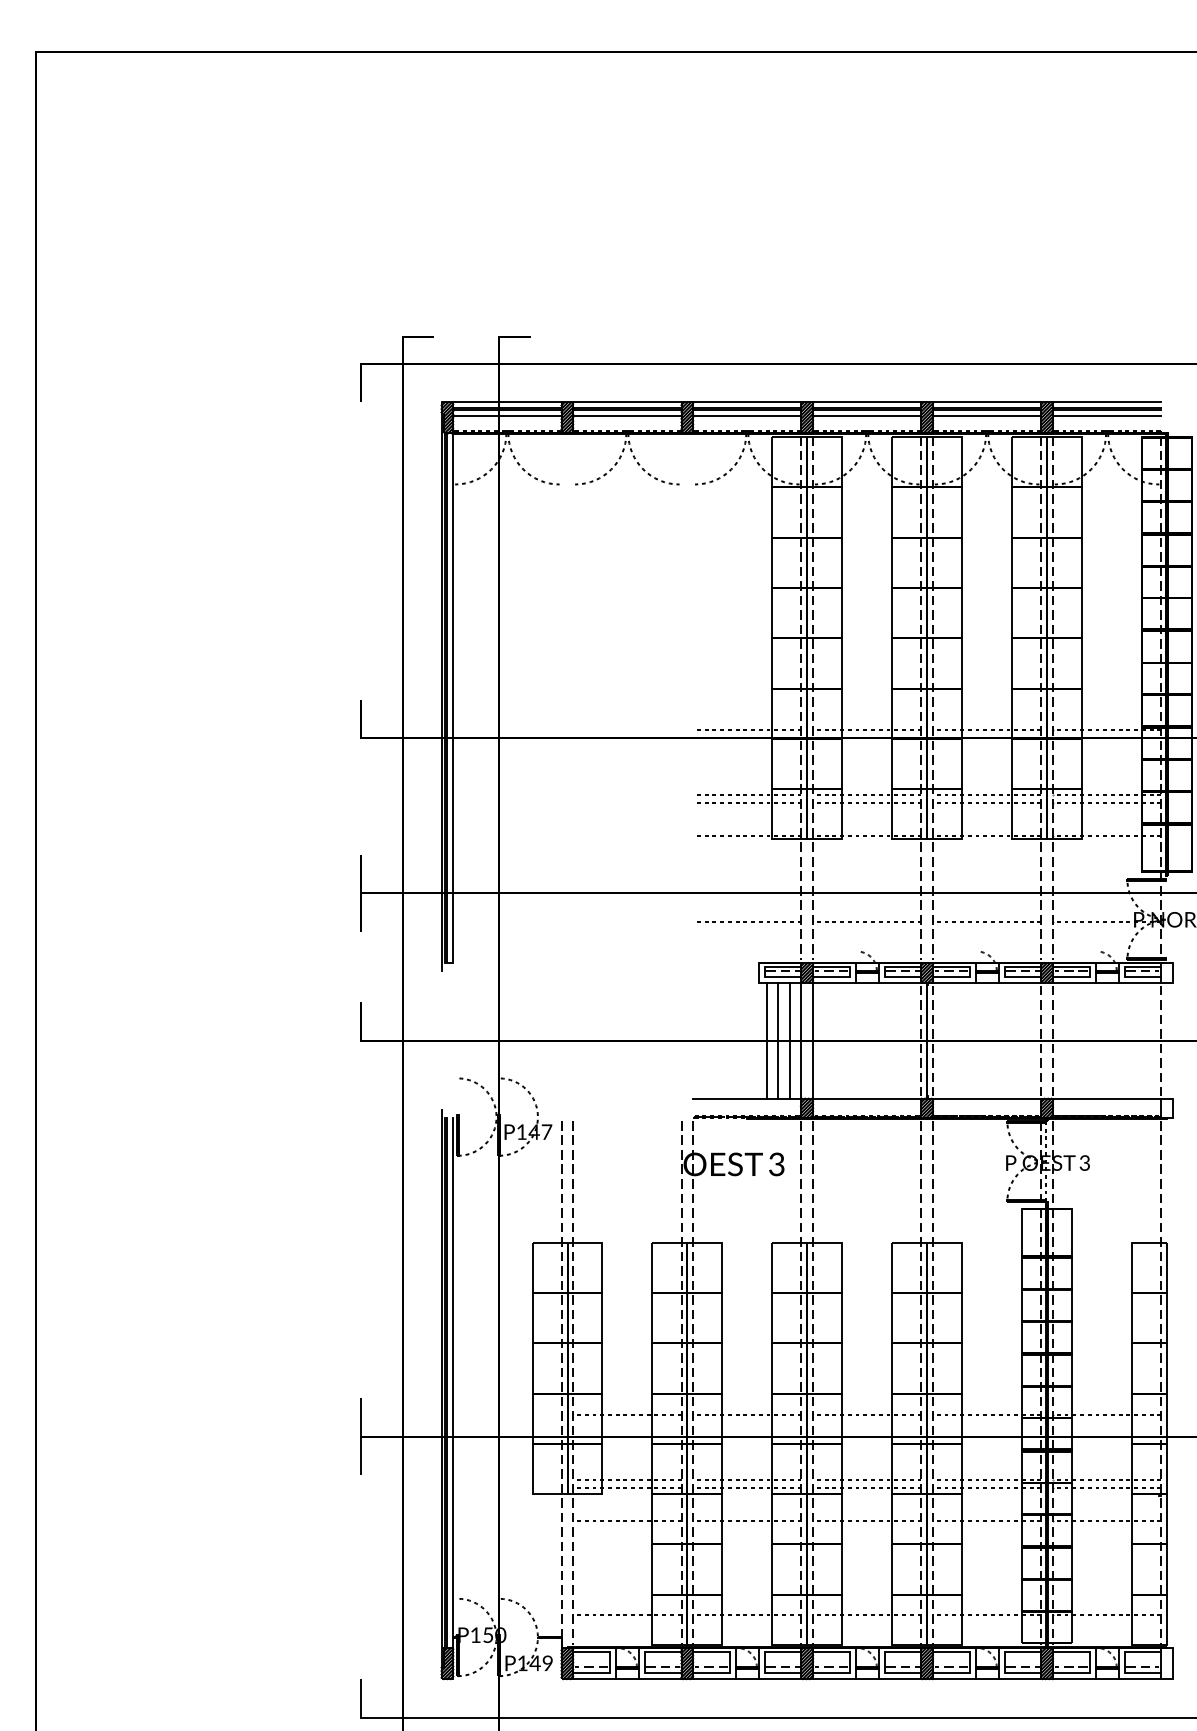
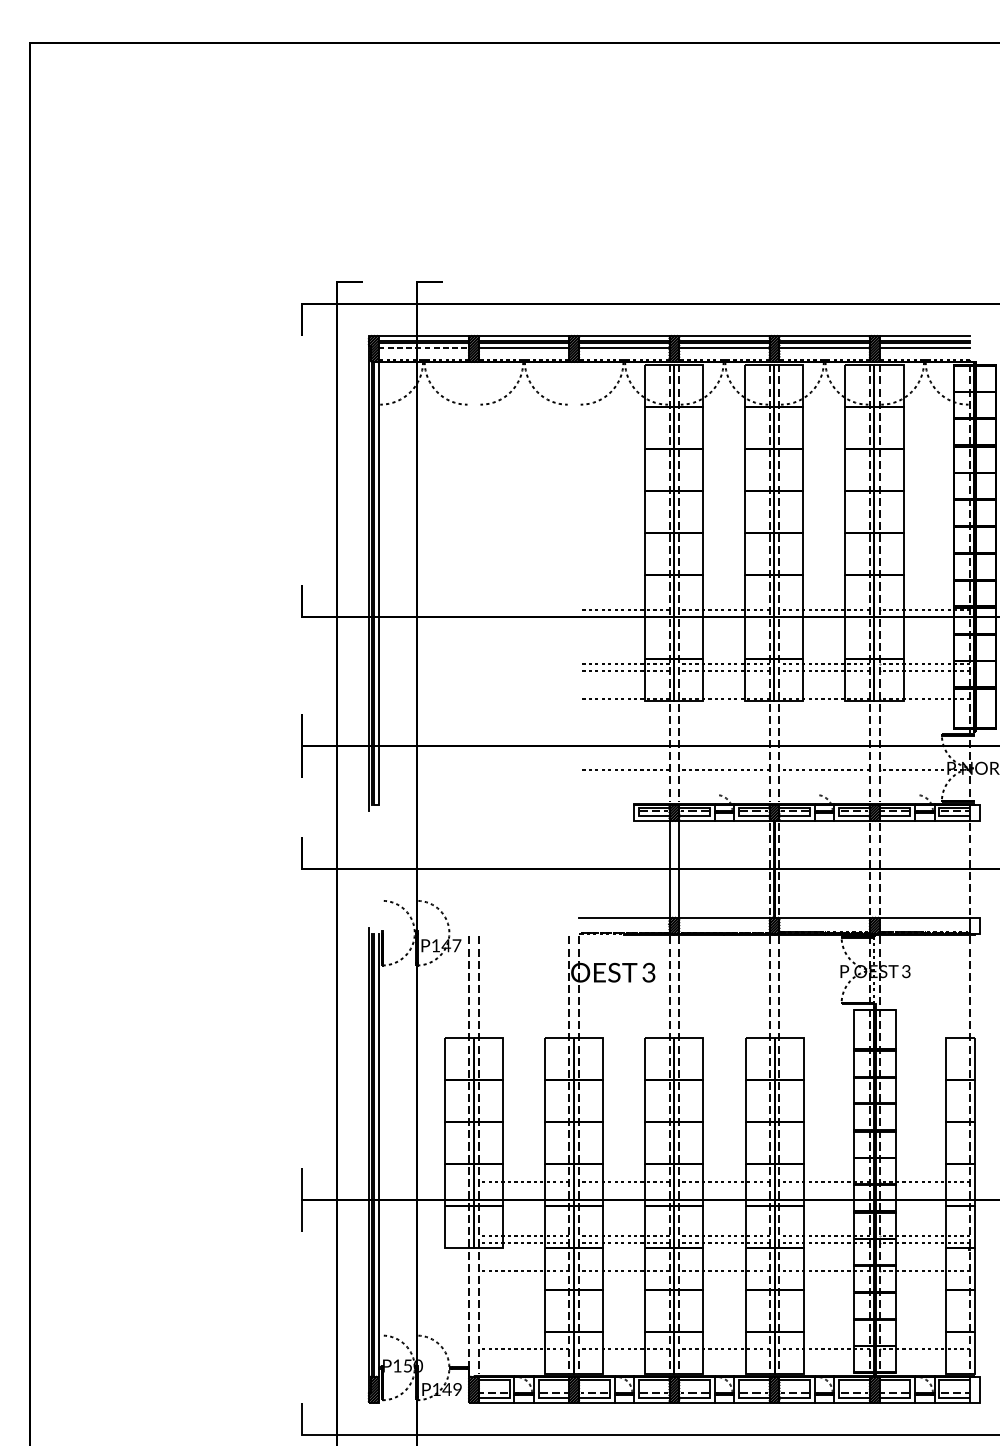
line: (507, 416) -> (423, 347), solid -> dashed
line: (766, 1040) -> (640, 869), removed
line: (778, 1040) -> (650, 869), removed
line: (789, 1040) -> (659, 869), removed

